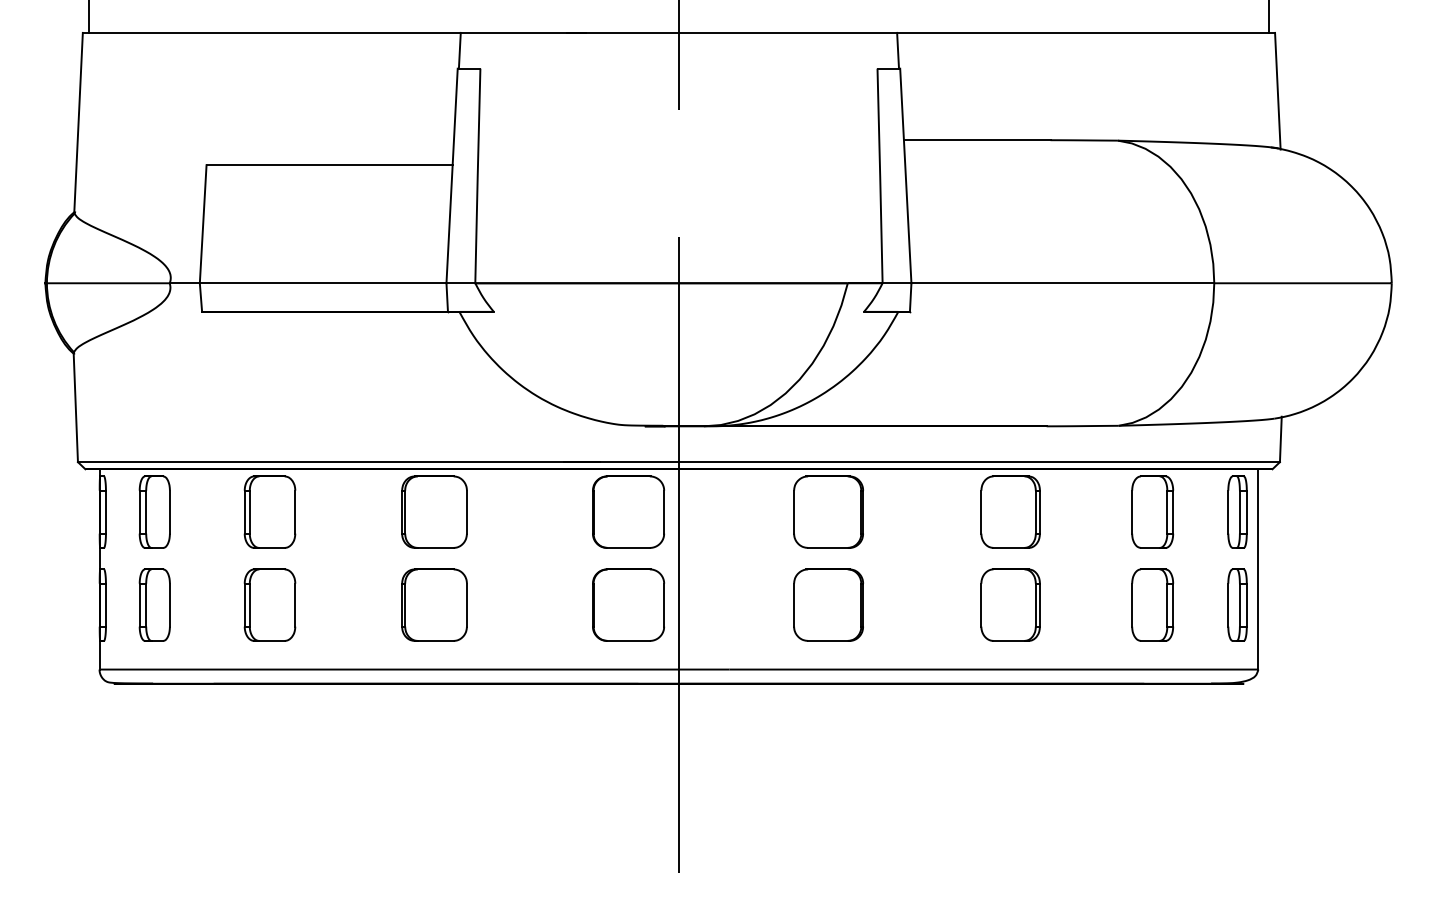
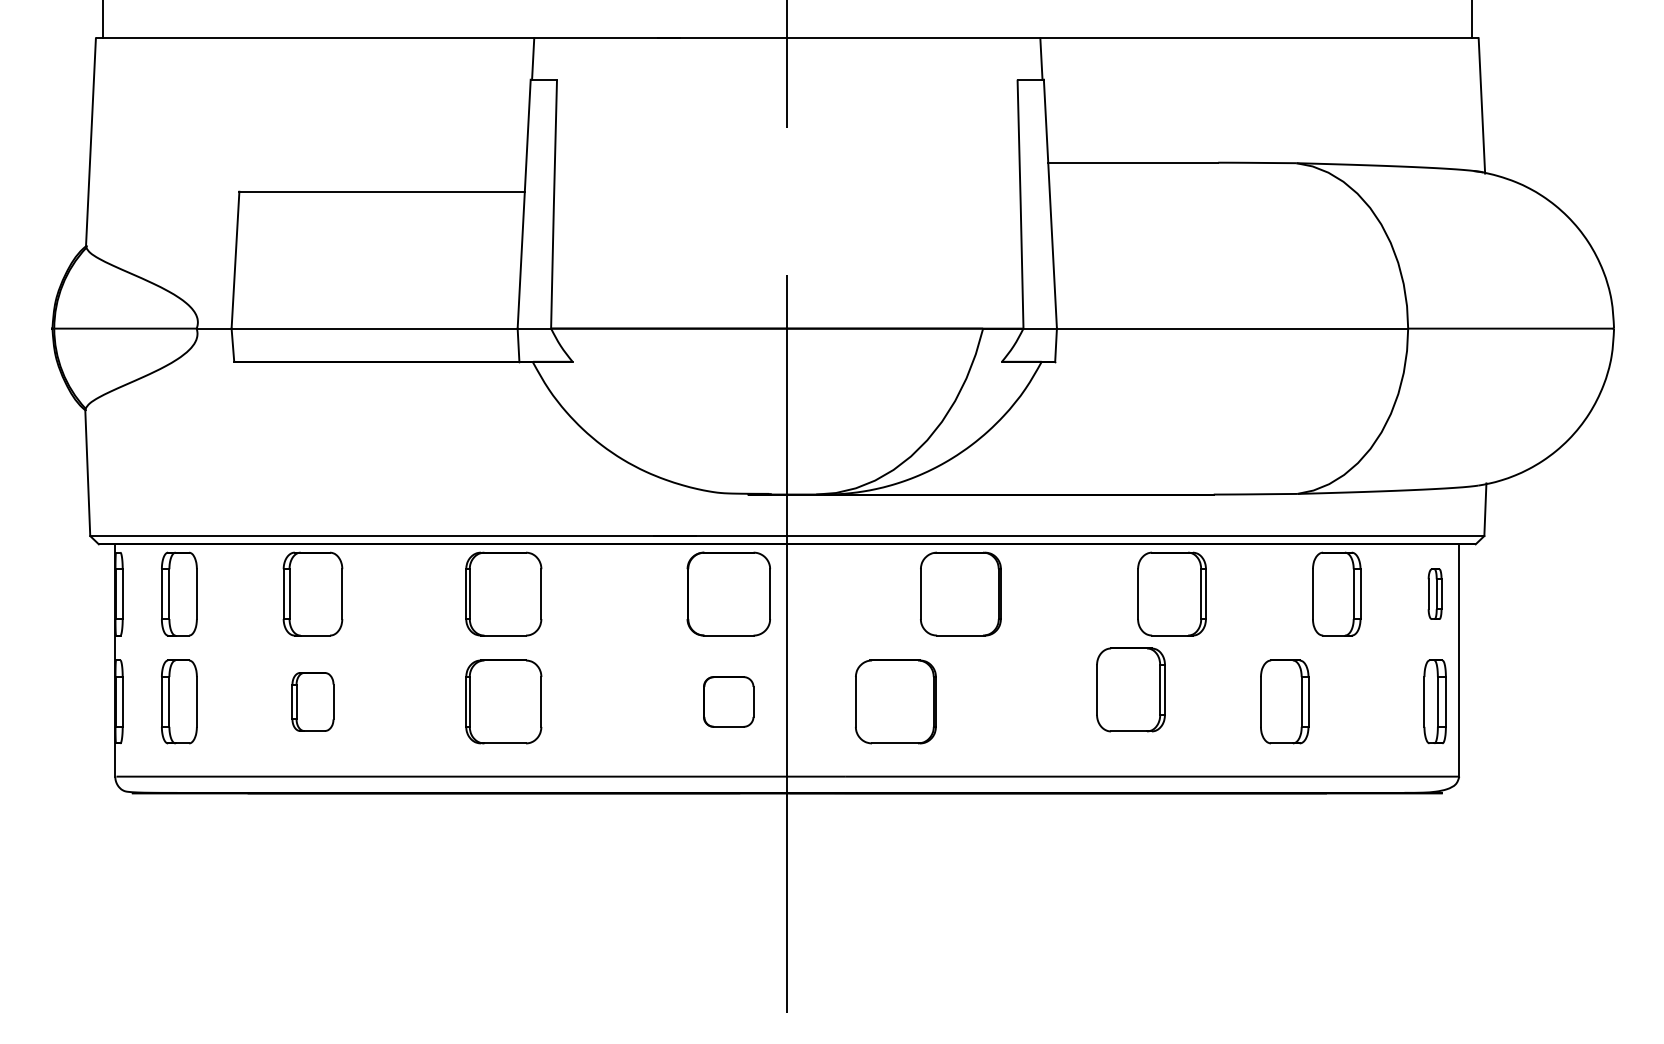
part: (1236, 512) -> (1434, 594), size x0.6
part: (269, 604) -> (312, 701), size x0.7
part: (628, 604) -> (728, 701), size x0.6
part: (828, 604) -> (895, 701), moved
part: (1010, 604) -> (1130, 689), moved
part: (1152, 604) -> (1284, 701), moved

